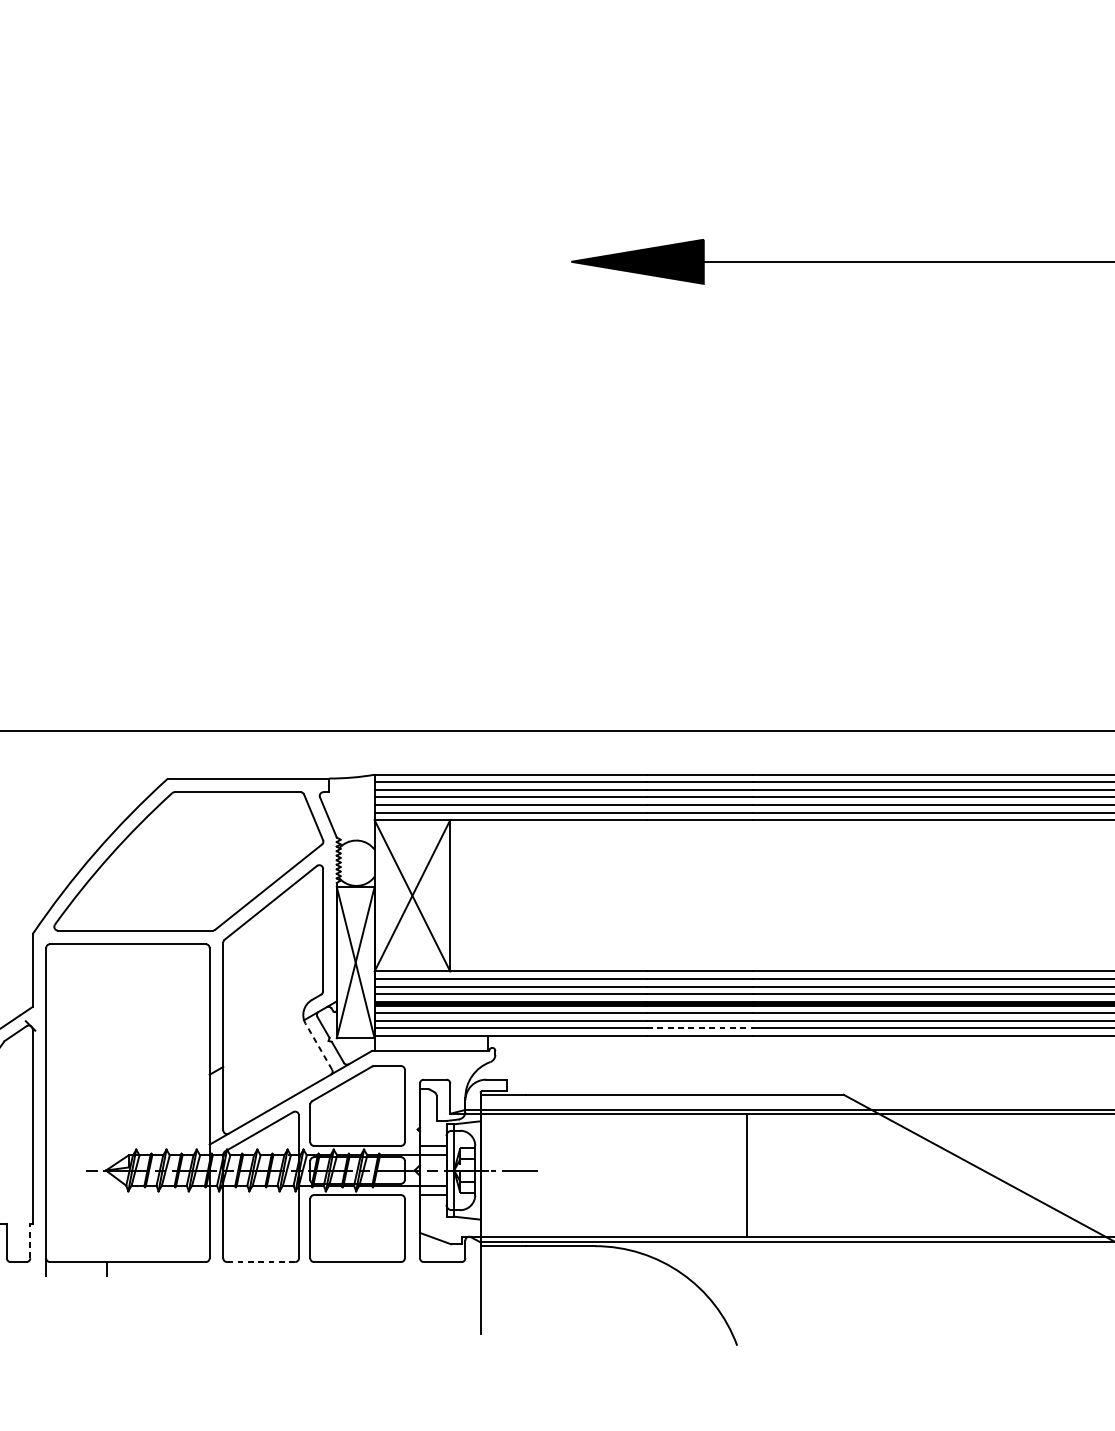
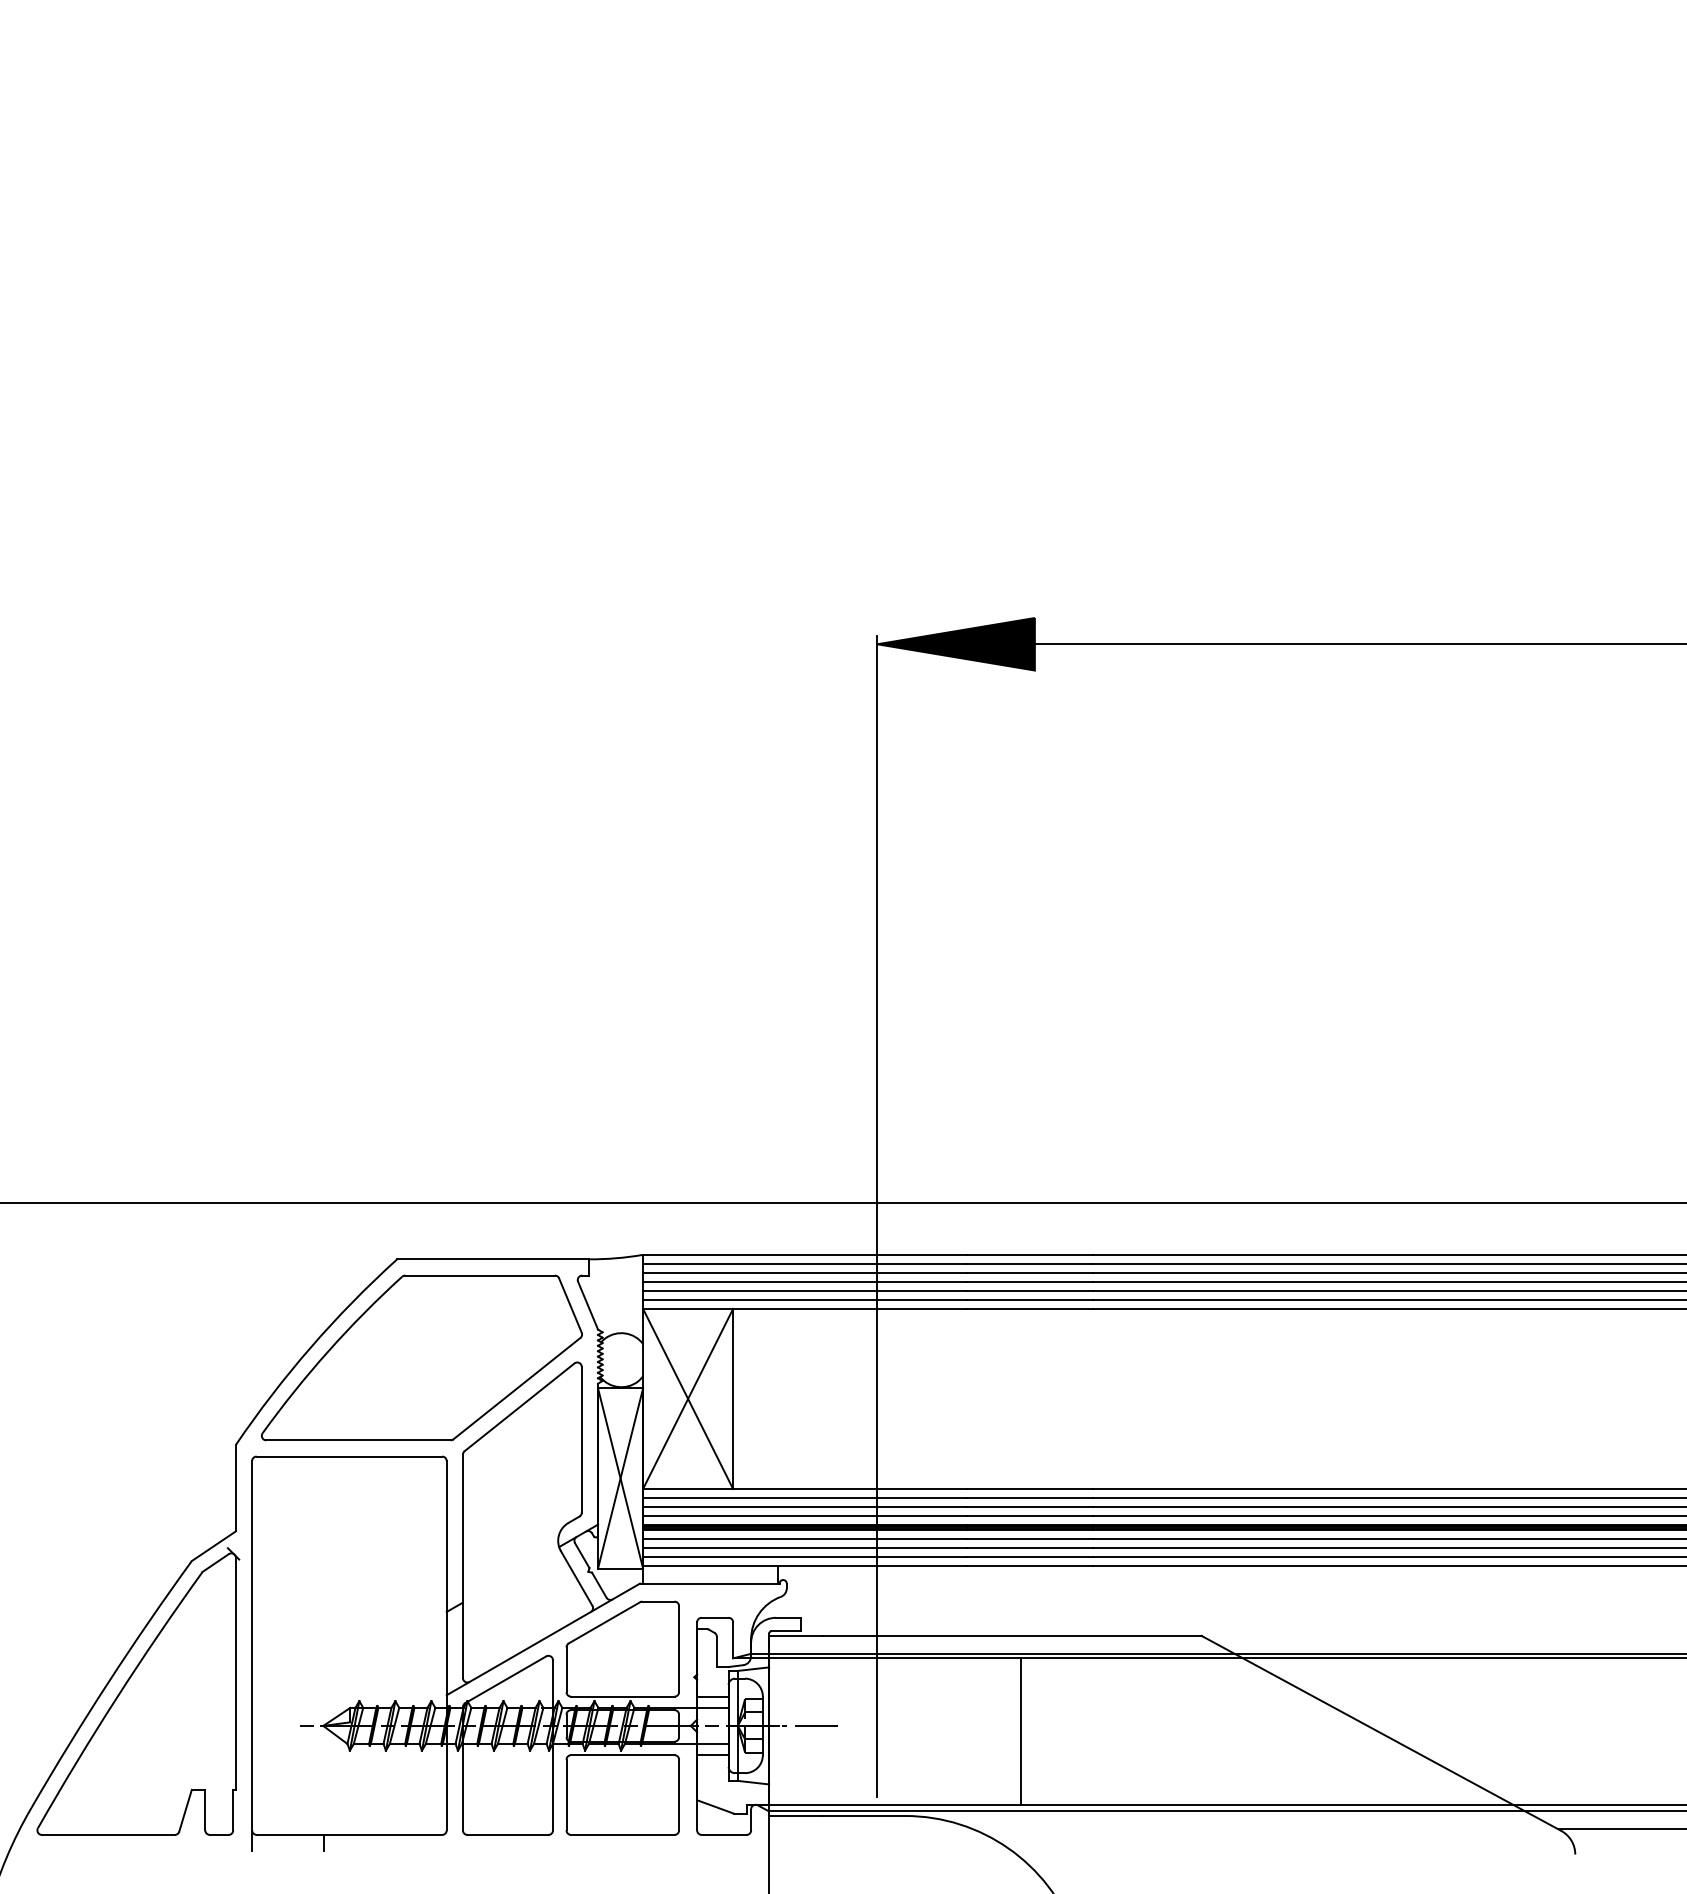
line: (571, 742) -> (877, 1216), added
line: (700, 1028) -> (1030, 1556), dashed -> solid
line: (318, 1046) -> (576, 1578), dashed -> solid
line: (747, 1175) -> (1021, 1731), moved
line: (30, 1240) -> (233, 1809), dashed -> solid
line: (260, 1261) -> (507, 1834), dashed -> solid

